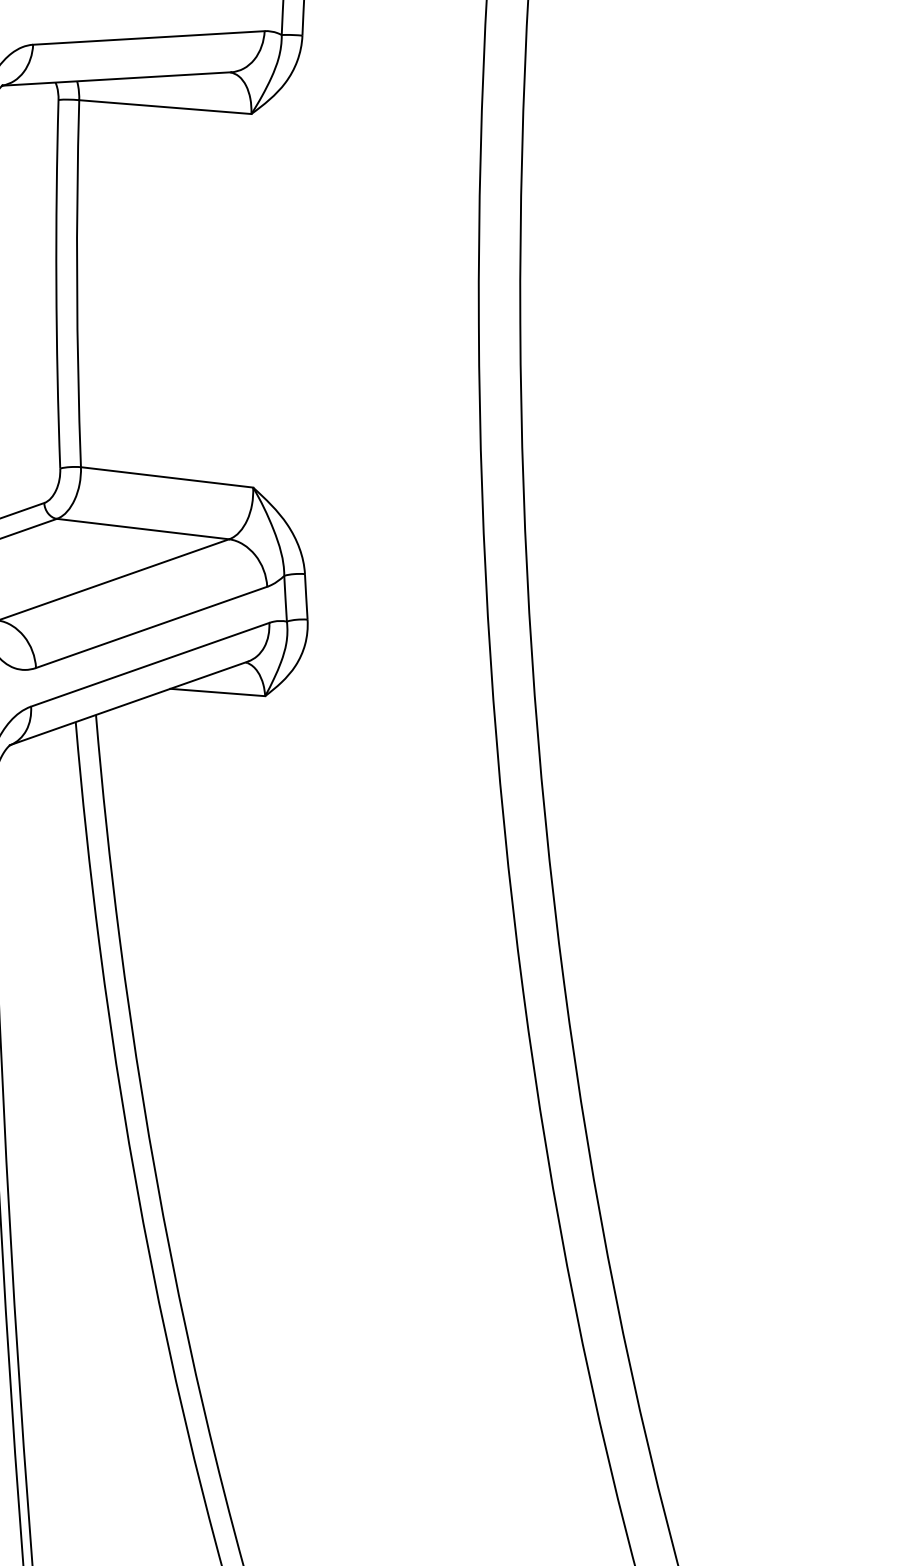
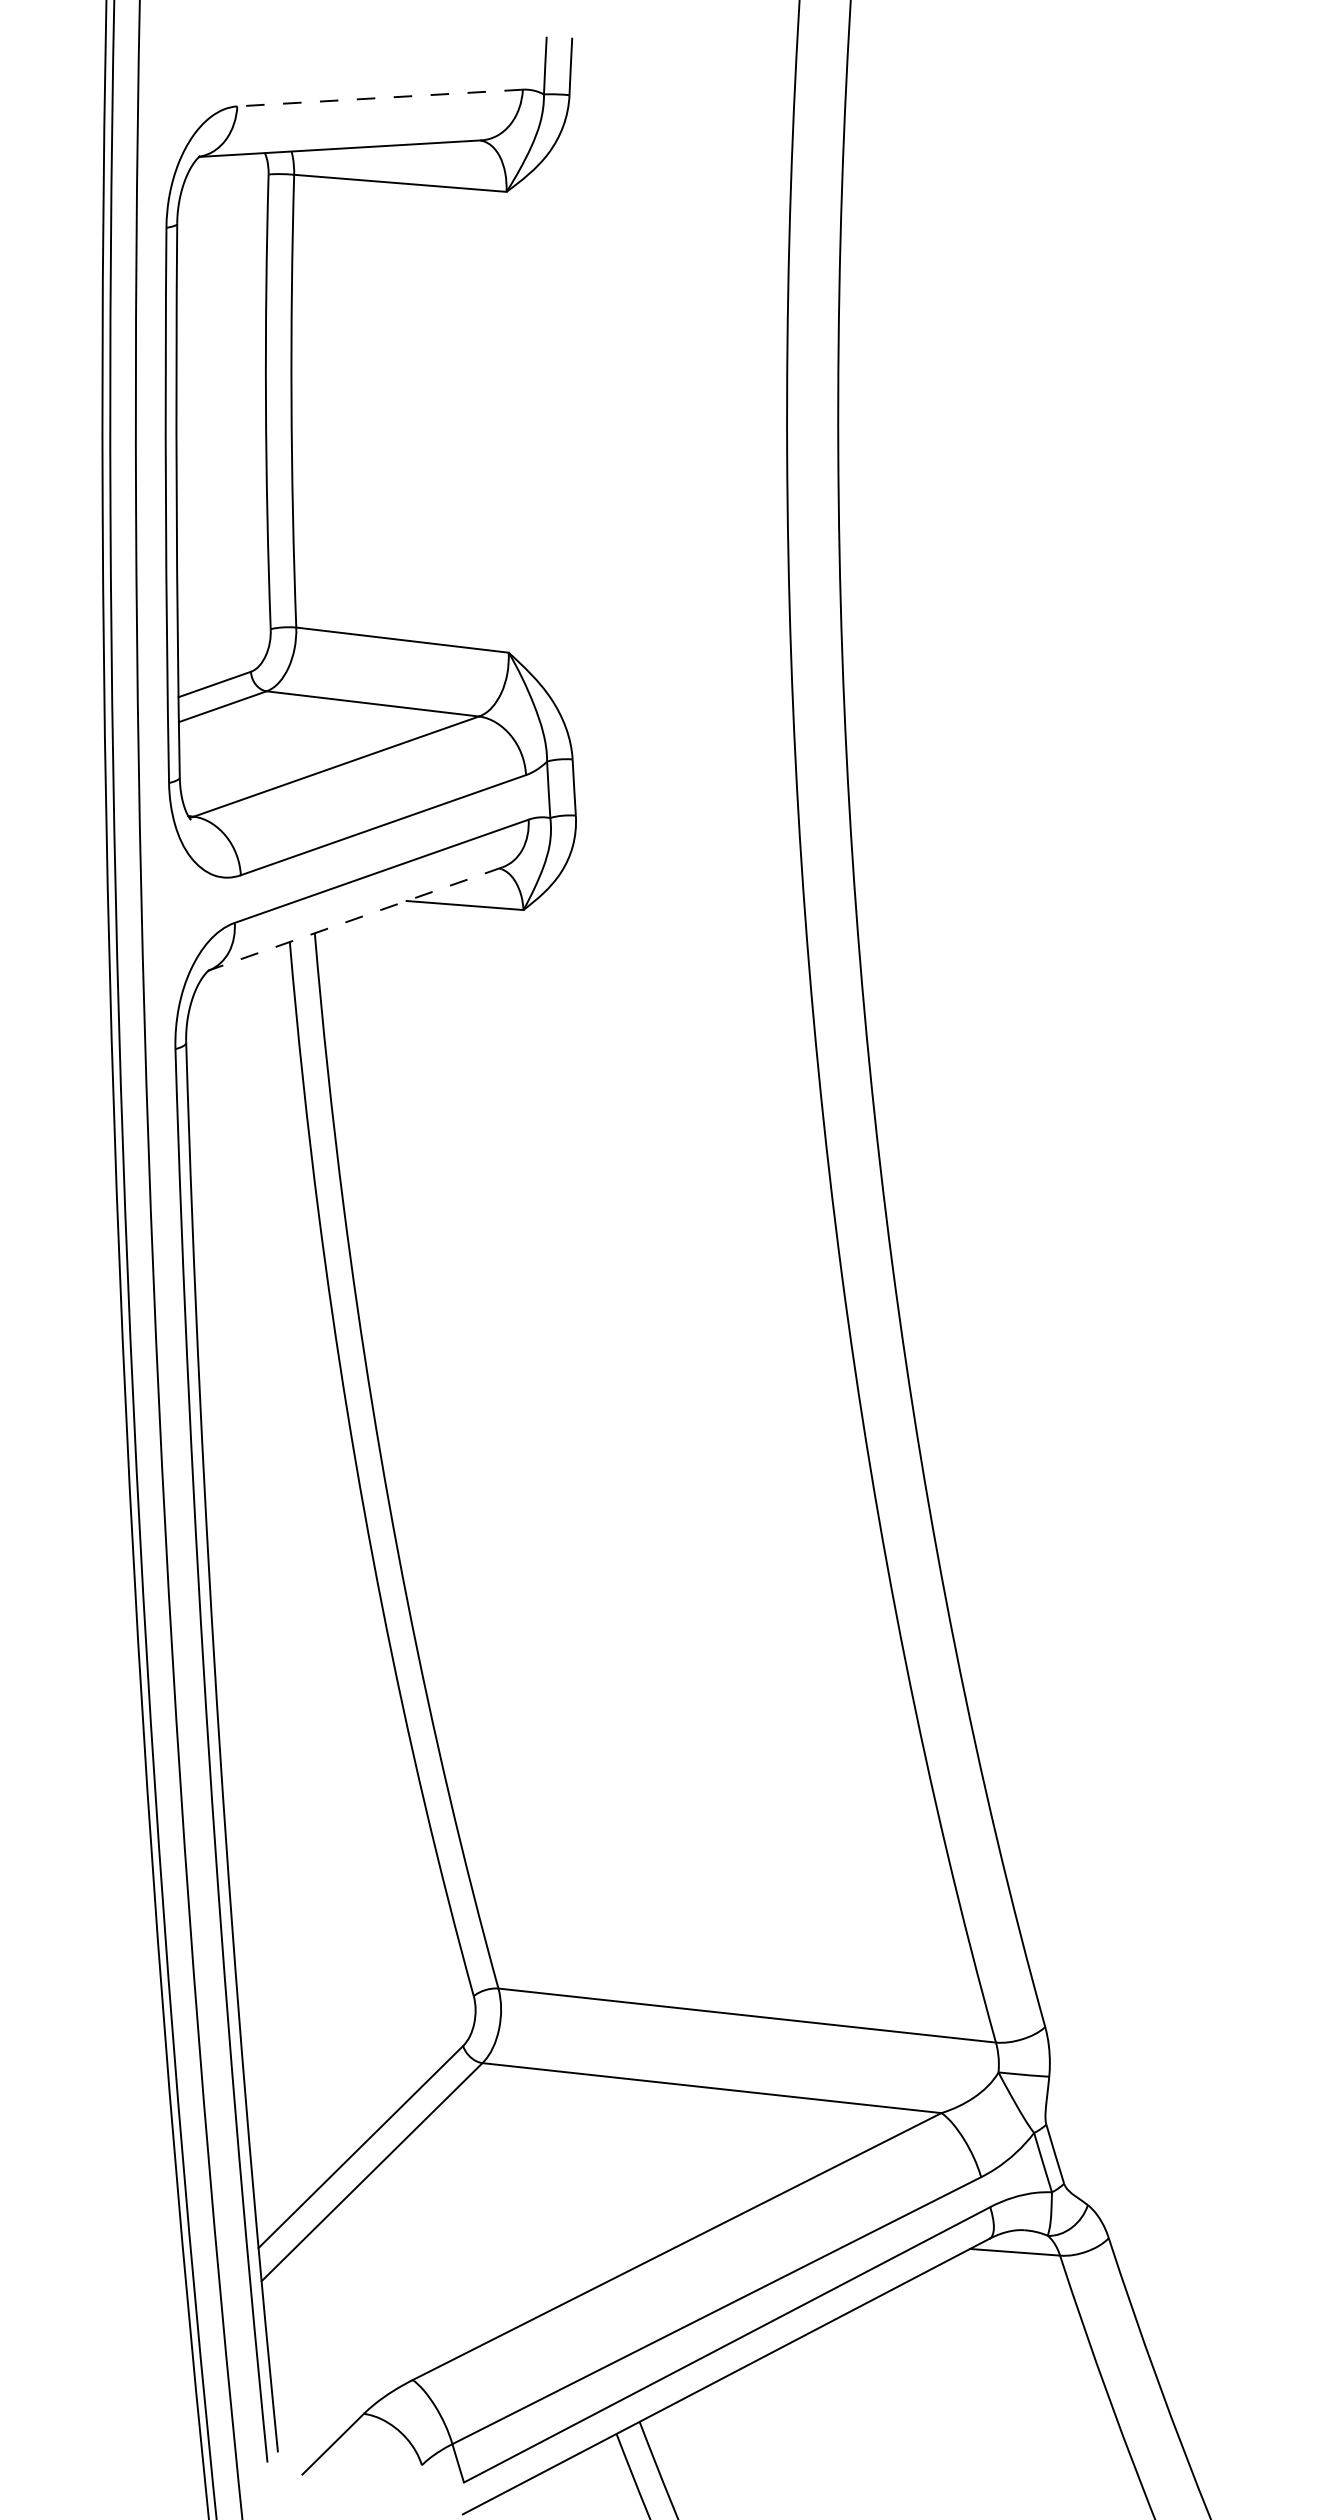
line: (148, 38) -> (379, 98), solid -> dashed
line: (128, 703) -> (355, 918), solid -> dashed

